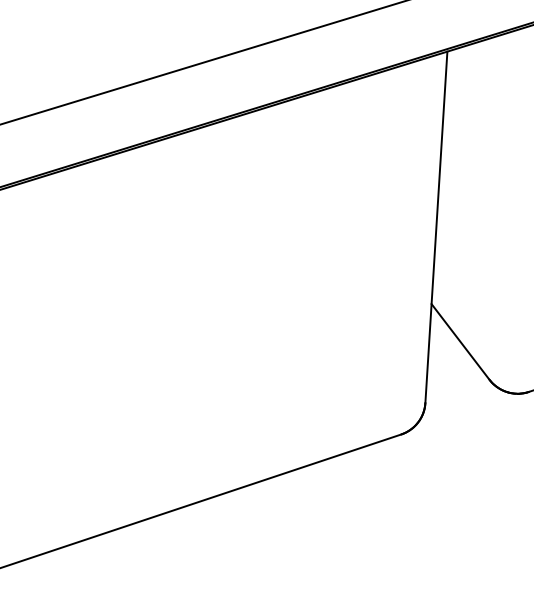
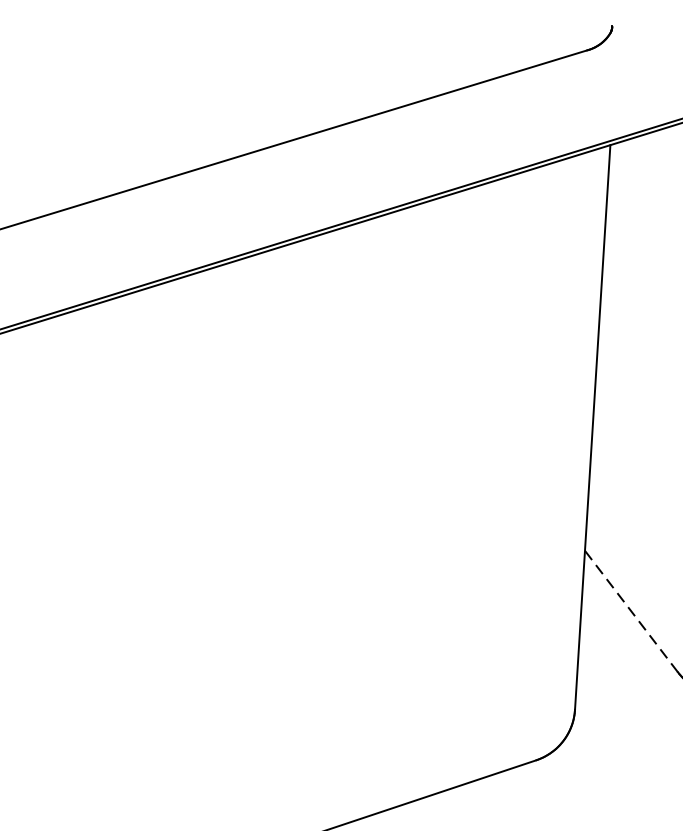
line: (460, 341) -> (631, 610), solid -> dashed

